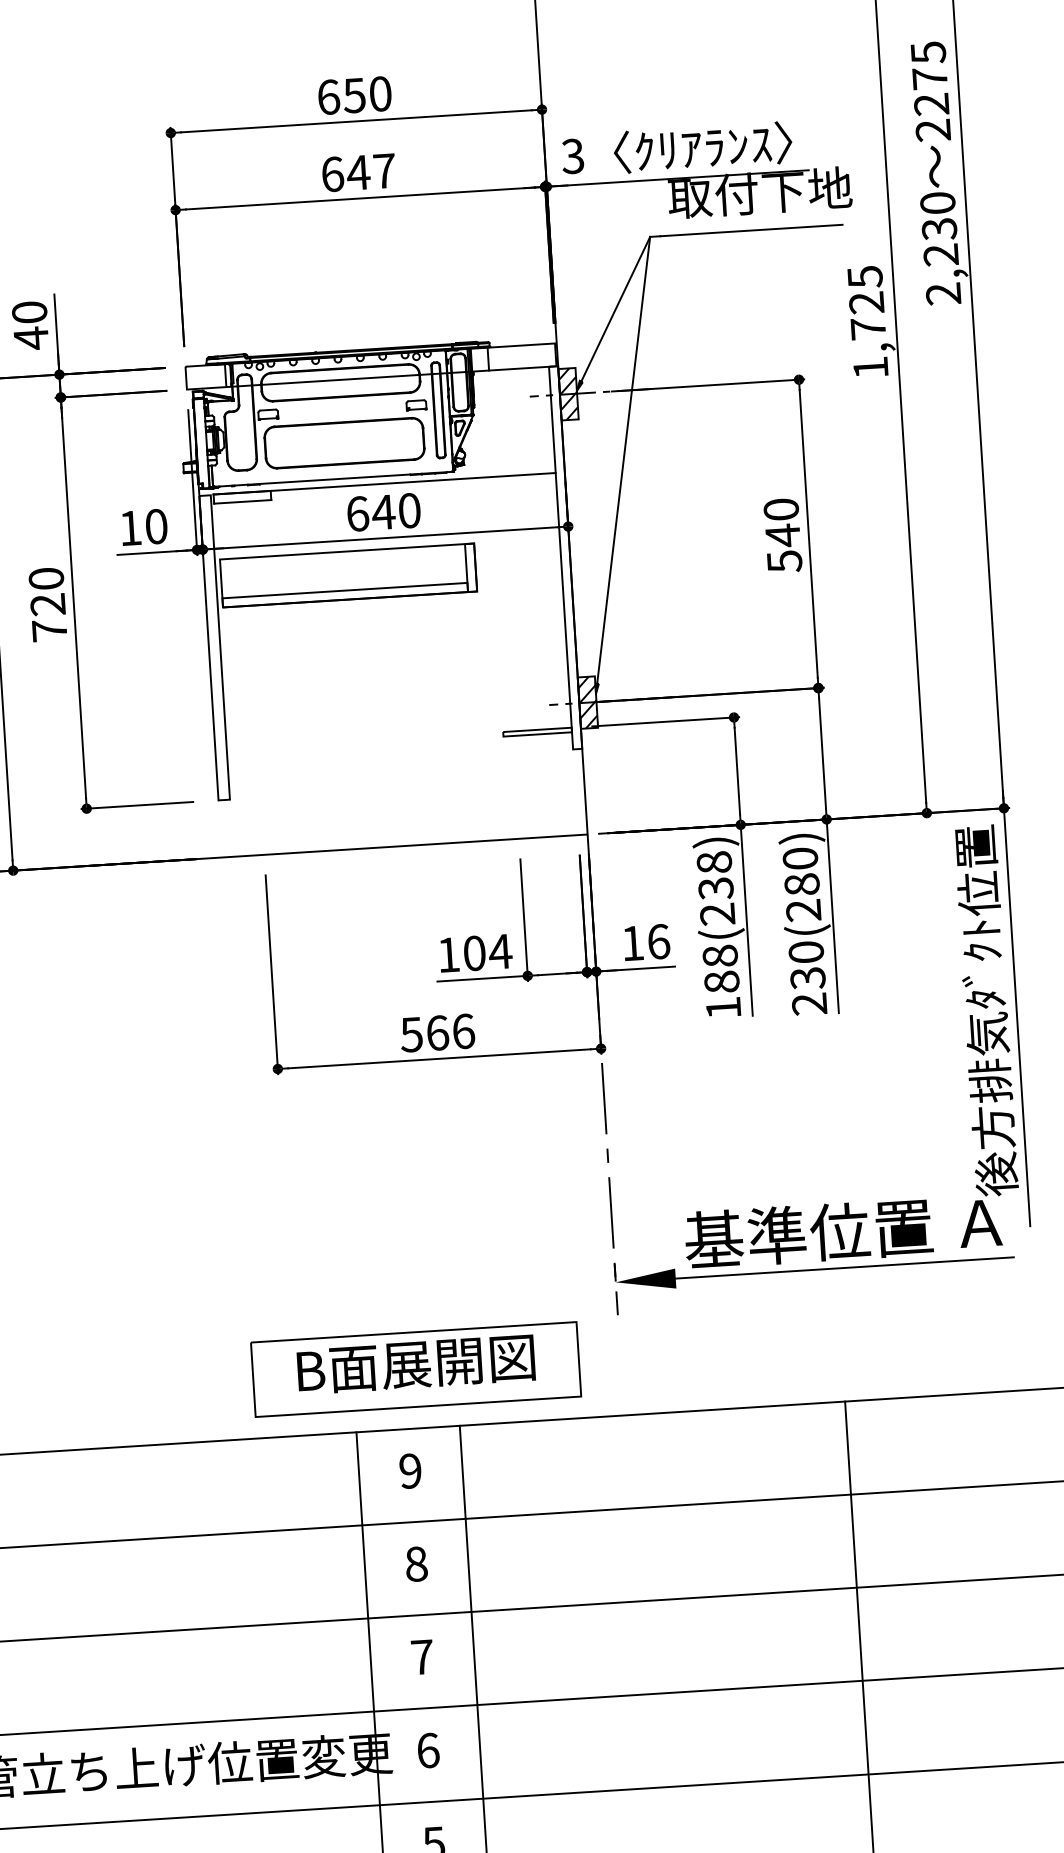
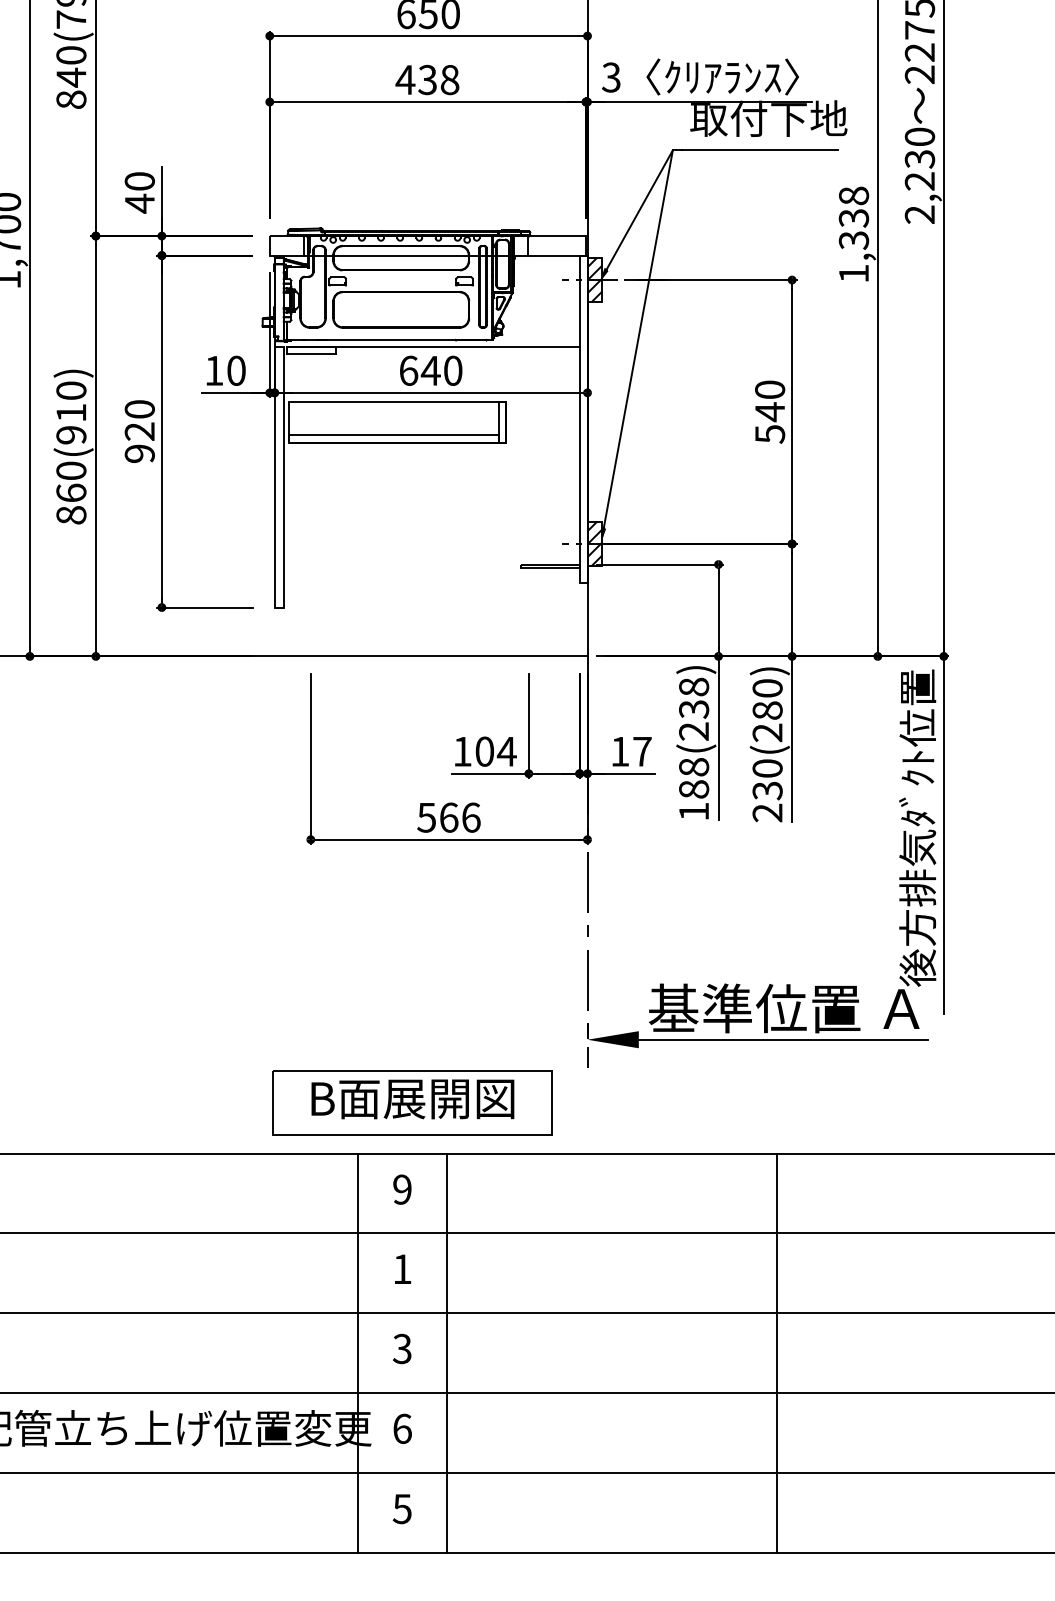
text: (358, 172) -> (427, 79), 647 -> 438
text: (866, 302) -> (853, 217), 1,725 -> 1,338
text: (49, 630) -> (139, 453), 720 -> 920
text: (658, 941) -> (642, 751), 16 -> 17
text: (416, 1564) -> (402, 1269), 8 -> 1
text: (422, 1656) -> (402, 1348), 7 -> 3

